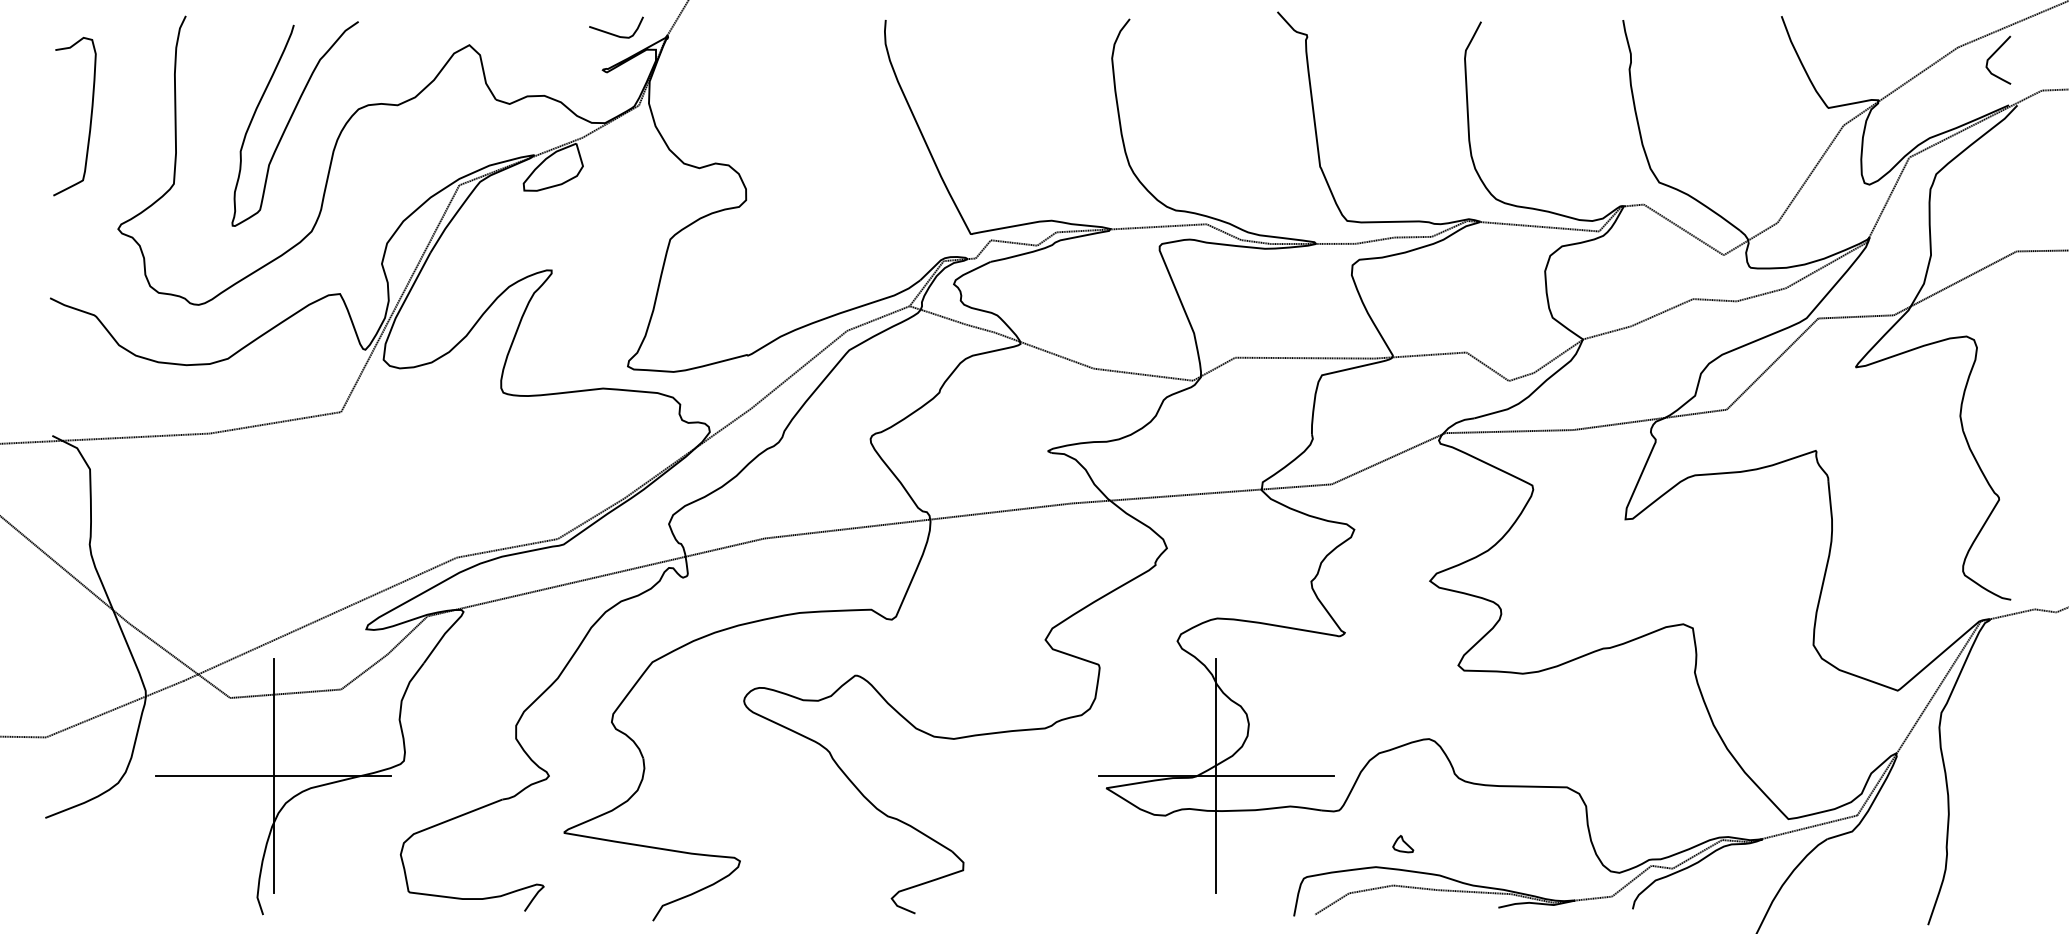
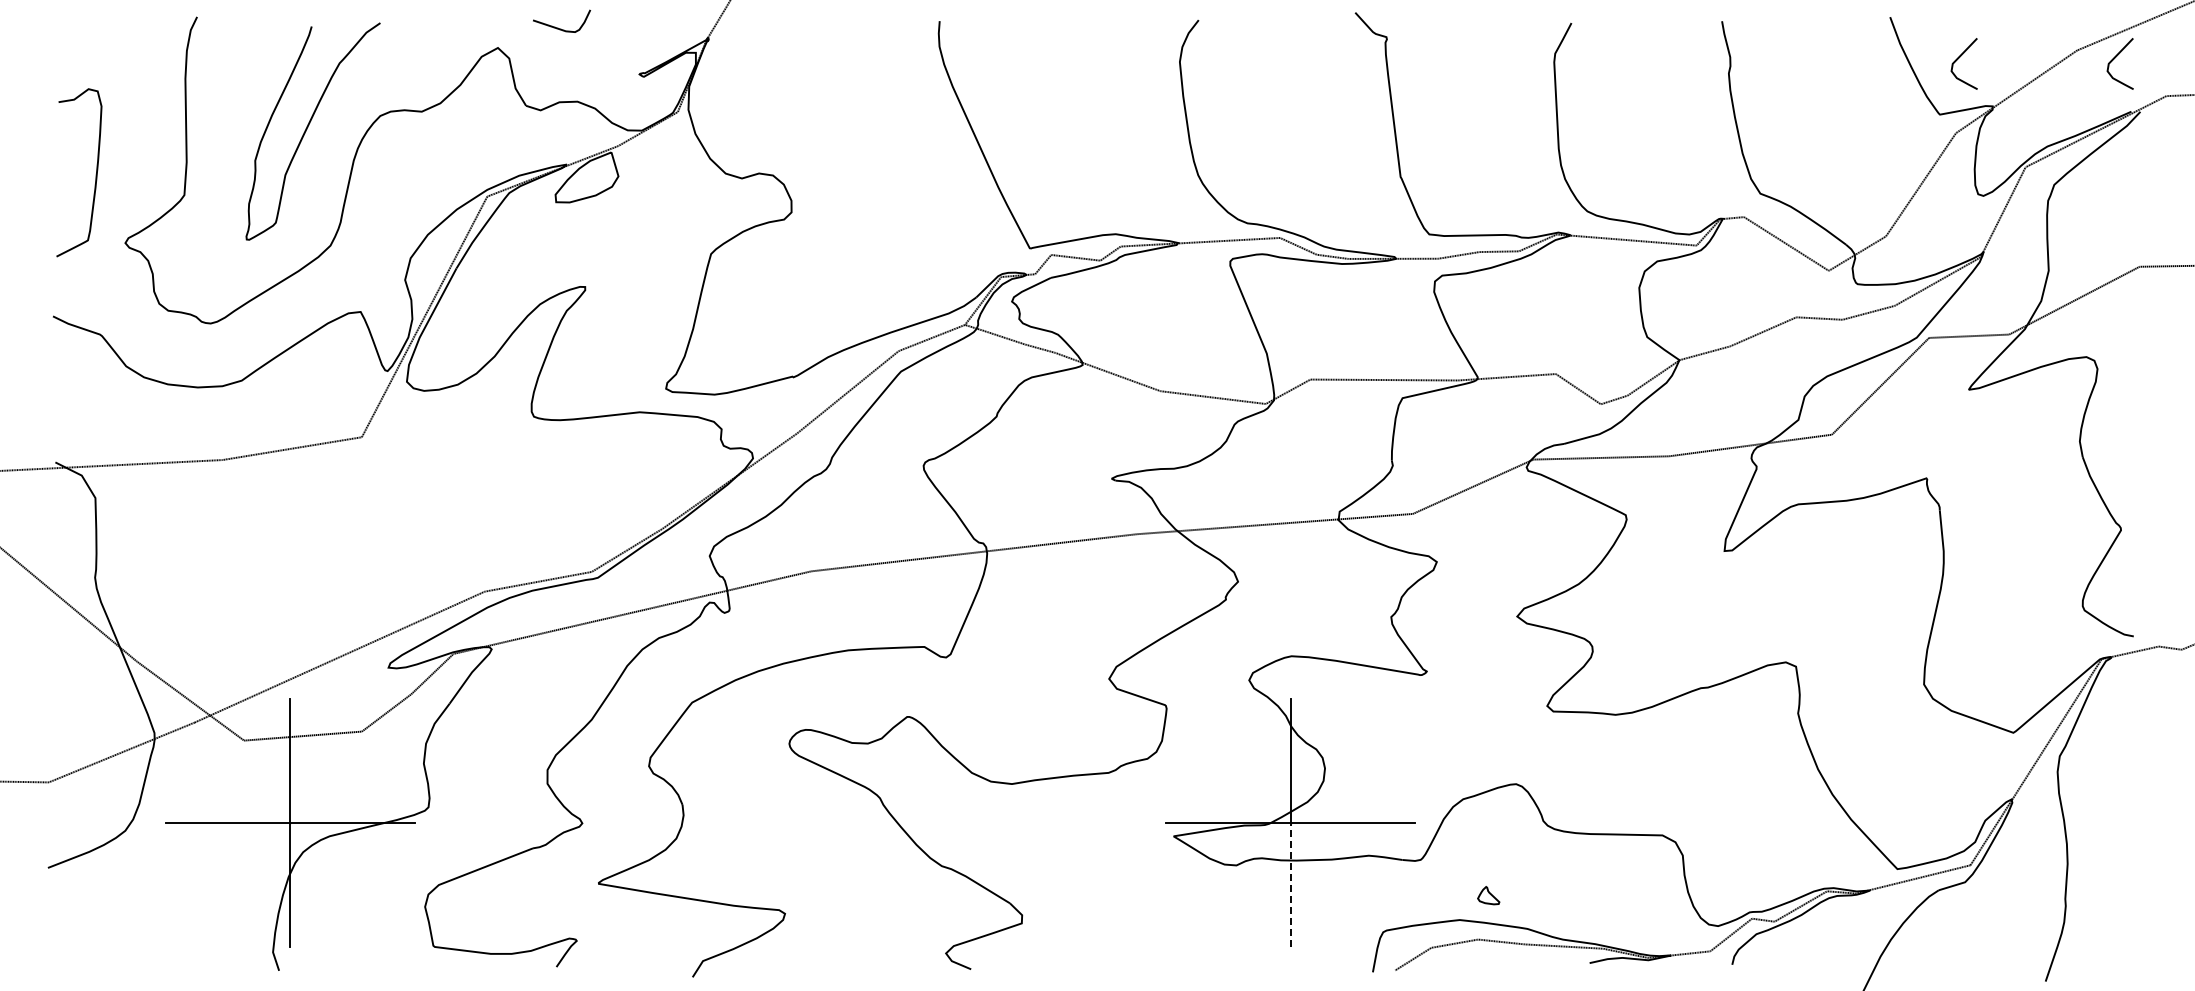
curve: (613, 33) -> (558, 27), moved
curve: (1846, 55) -> (1959, 58), added
curve: (90, 118) -> (95, 174), moved
line: (1216, 833) -> (1290, 884), solid -> dashed

